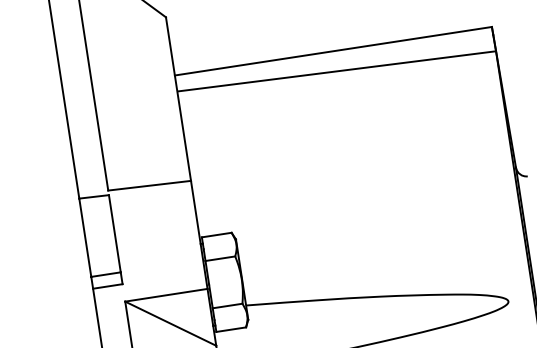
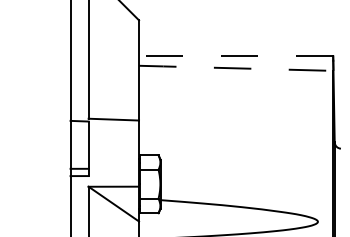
line: (332, 50) -> (235, 55), solid -> dashed
line: (335, 71) -> (235, 68), solid -> dashed

